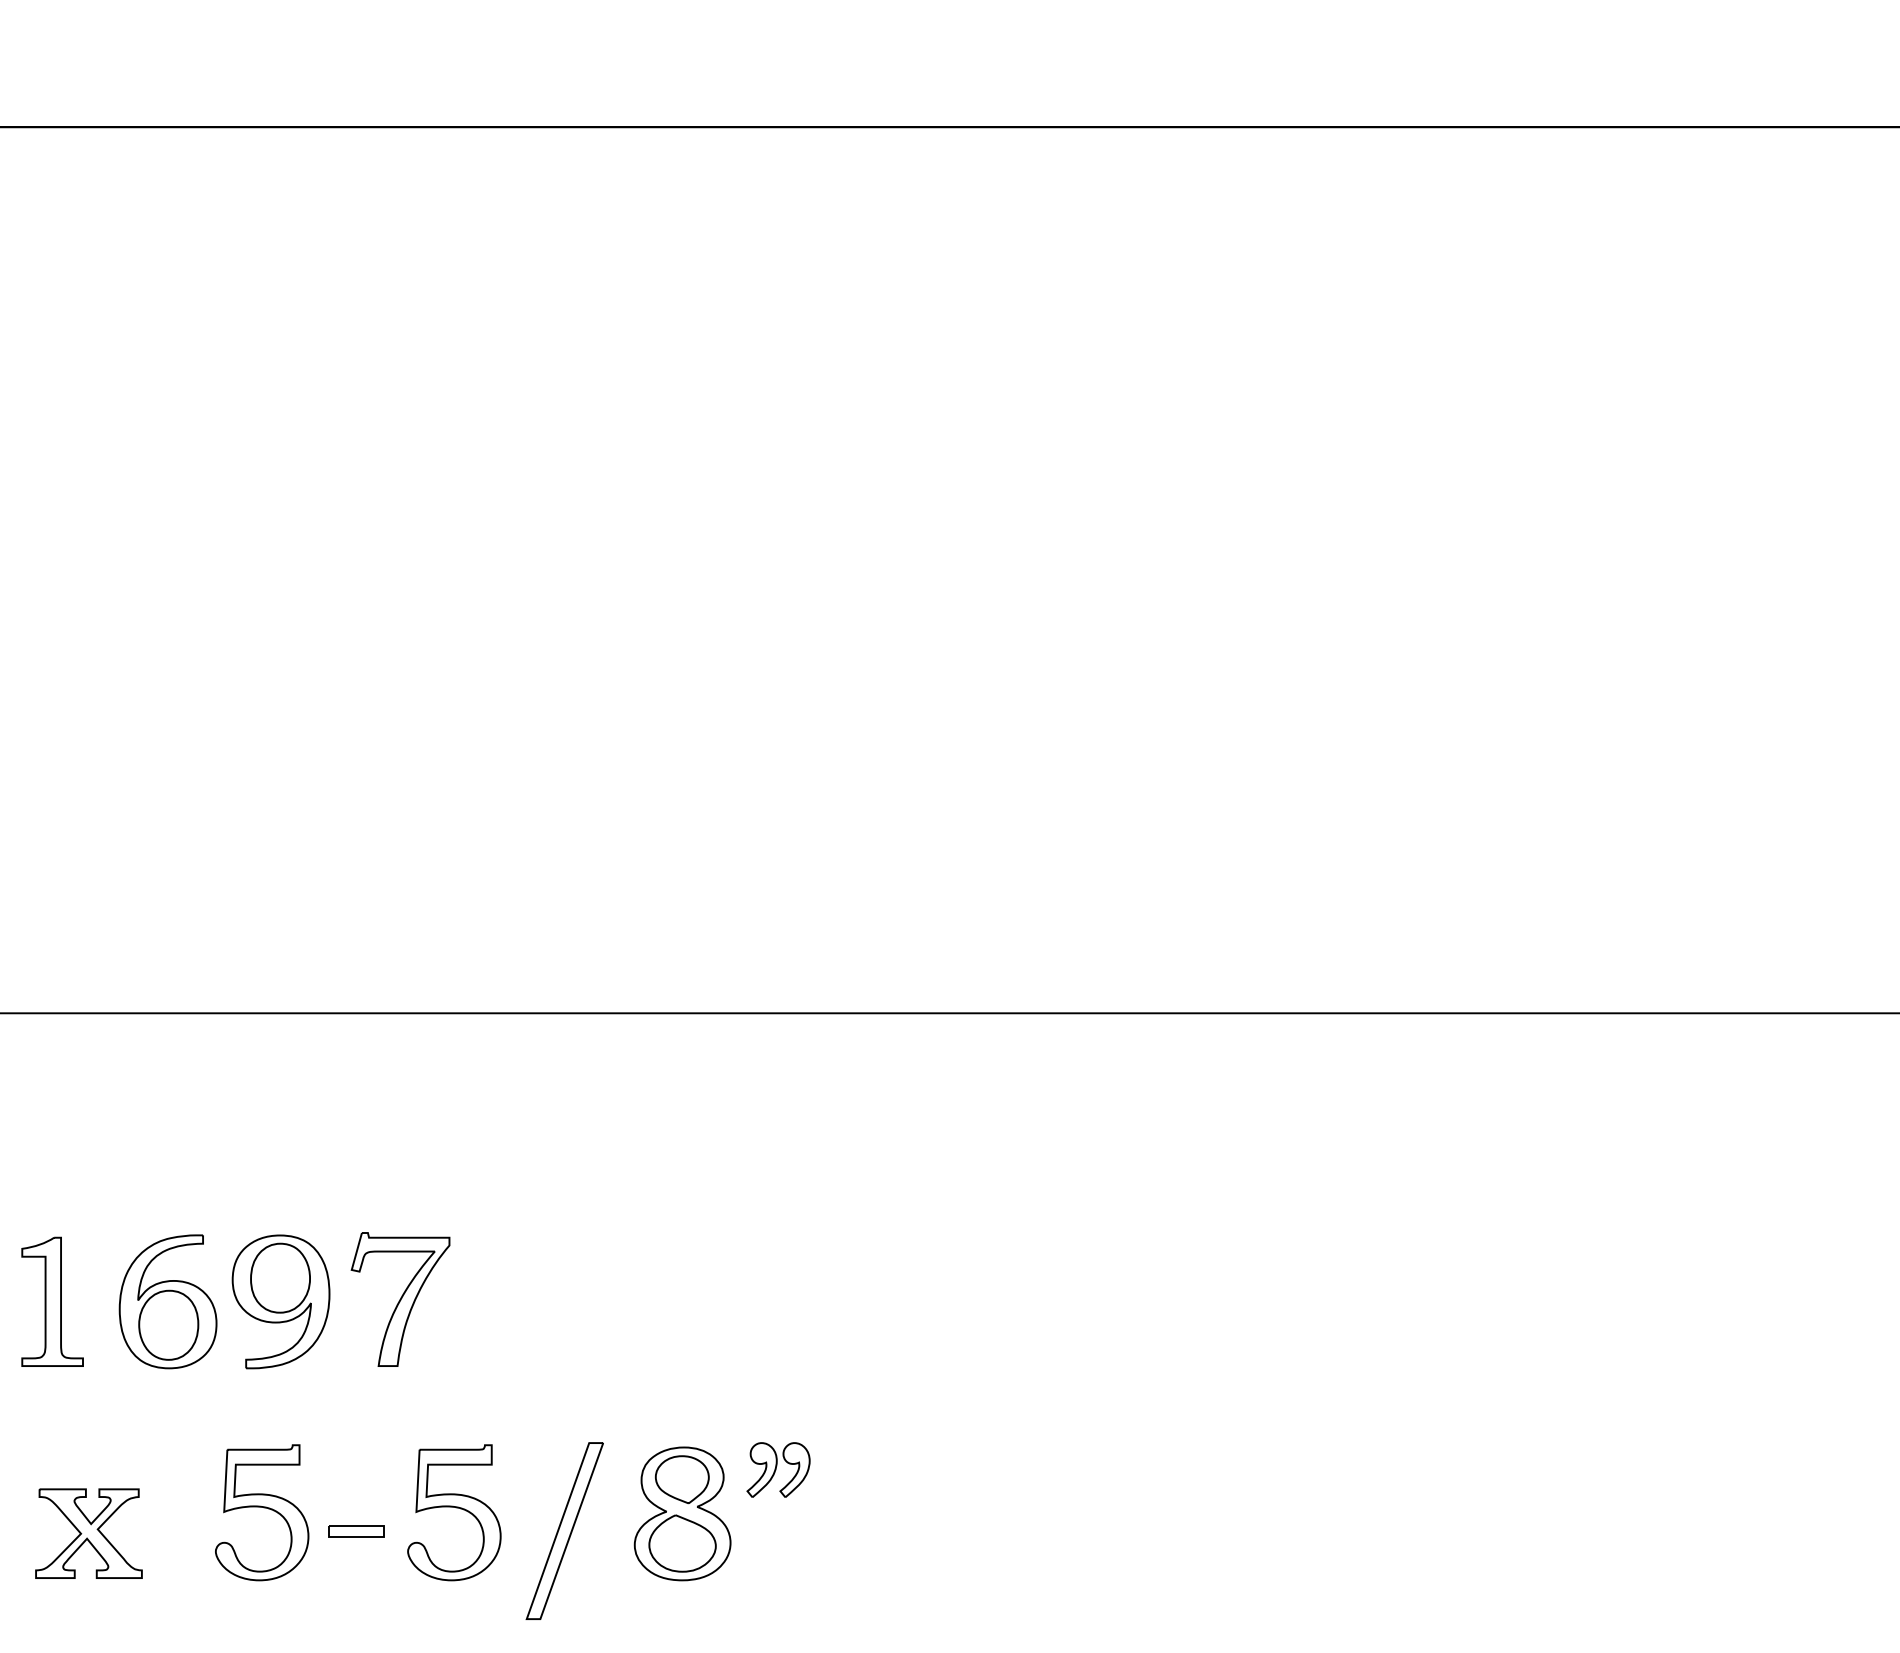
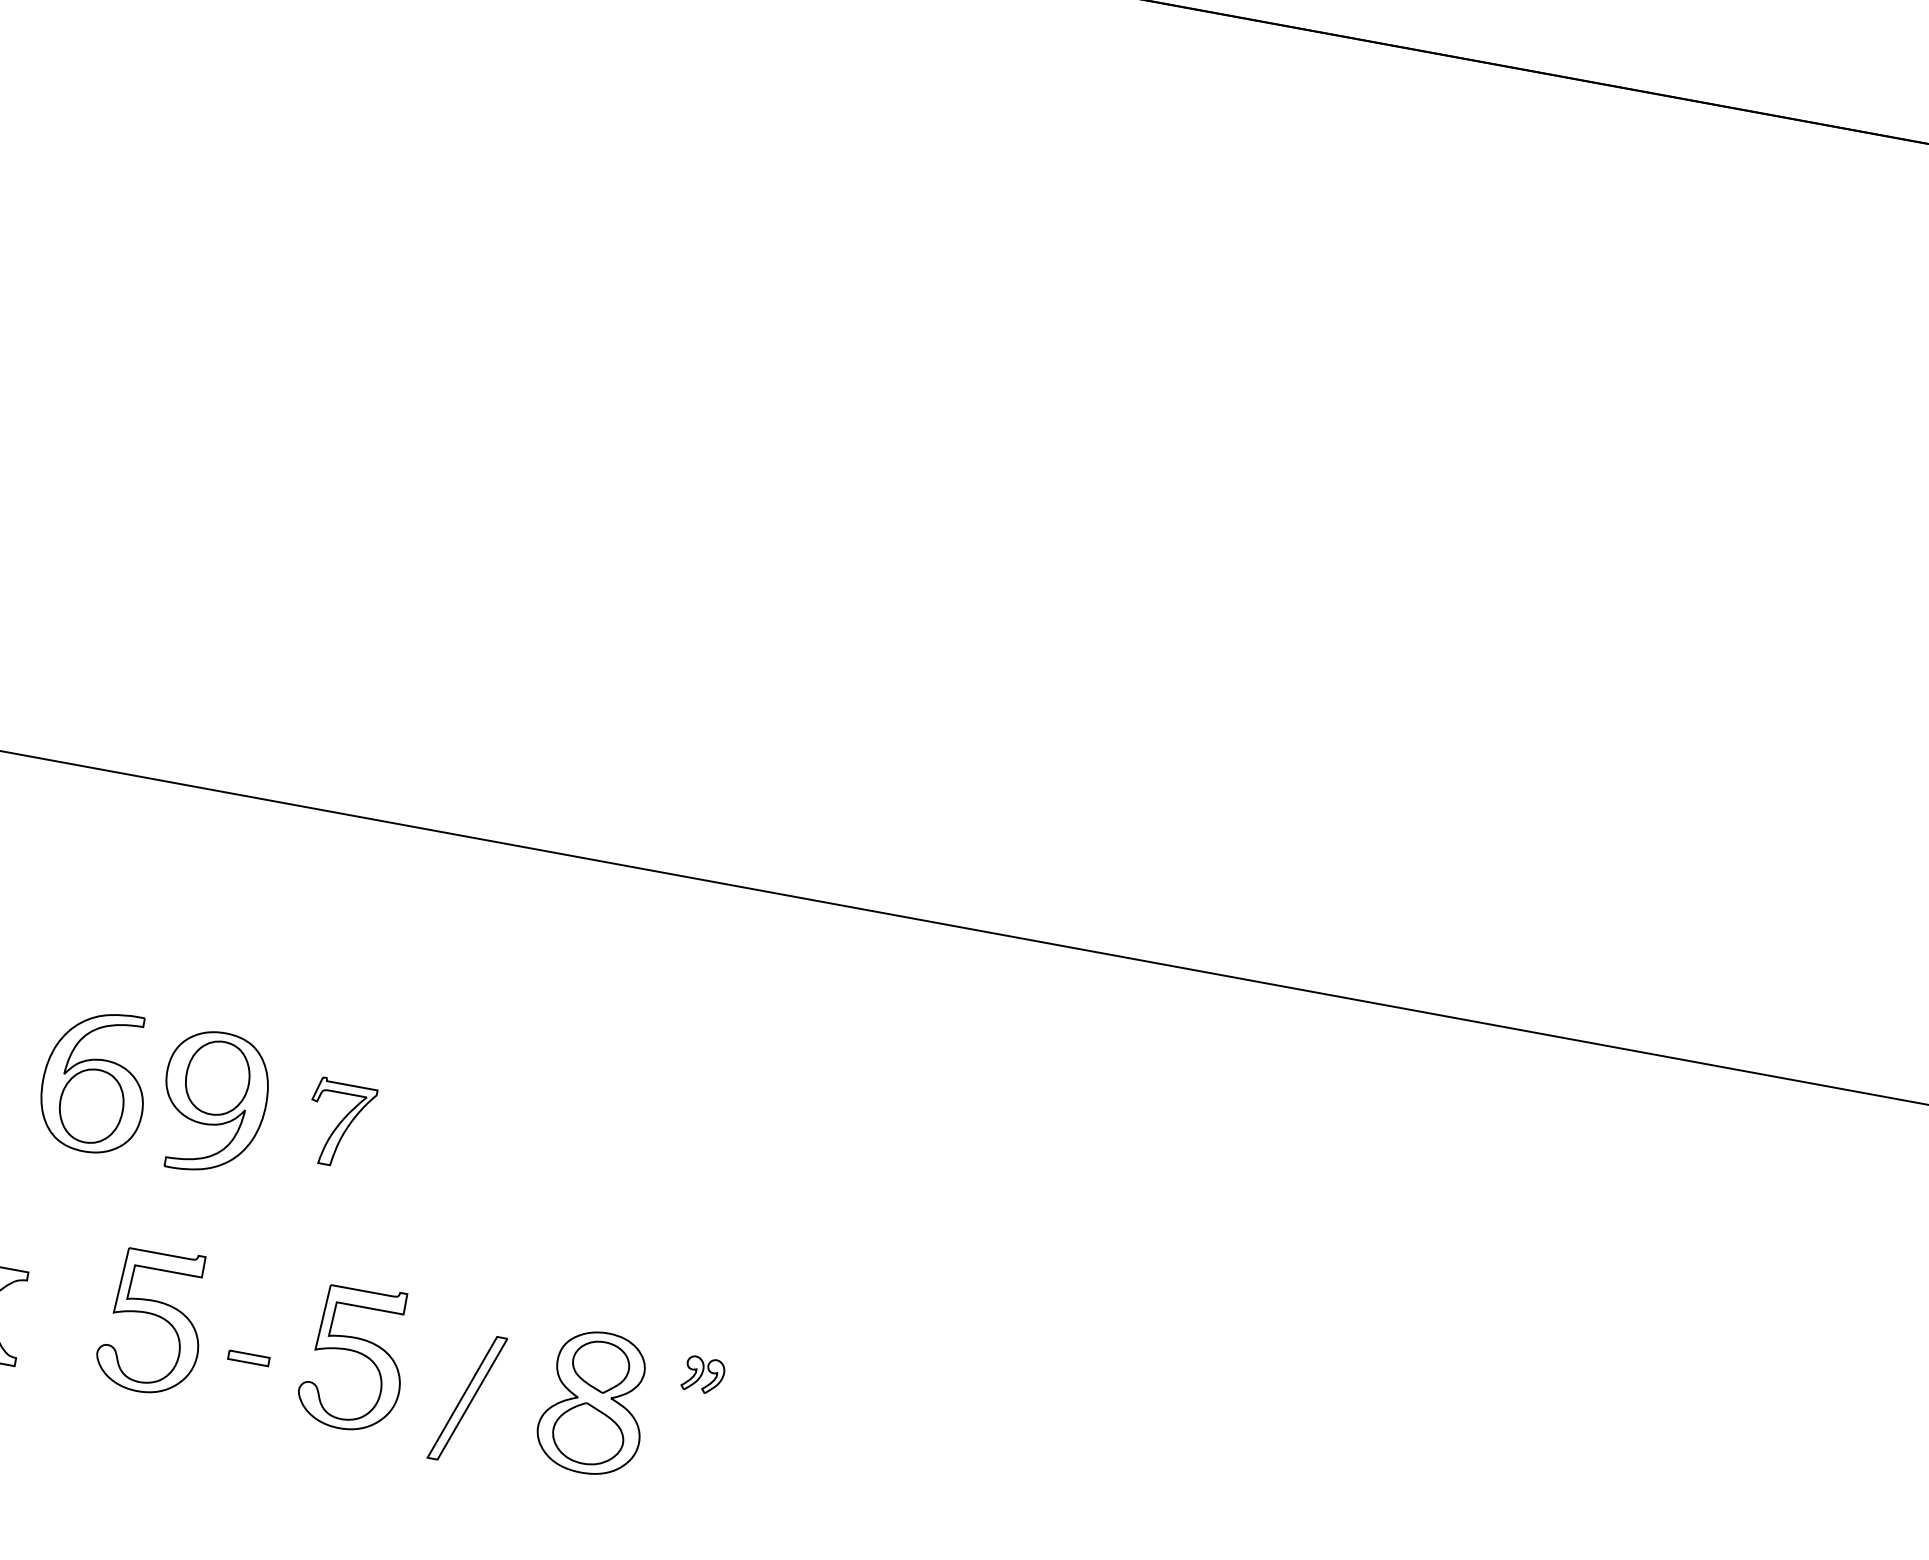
part: (400, 1299) -> (339, 1123), size x0.6
part: (778, 1469) -> (703, 1374), size x0.6
part: (564, 1530) -> (467, 1397), size x0.7
part: (356, 1531) -> (248, 1358), size x0.7

